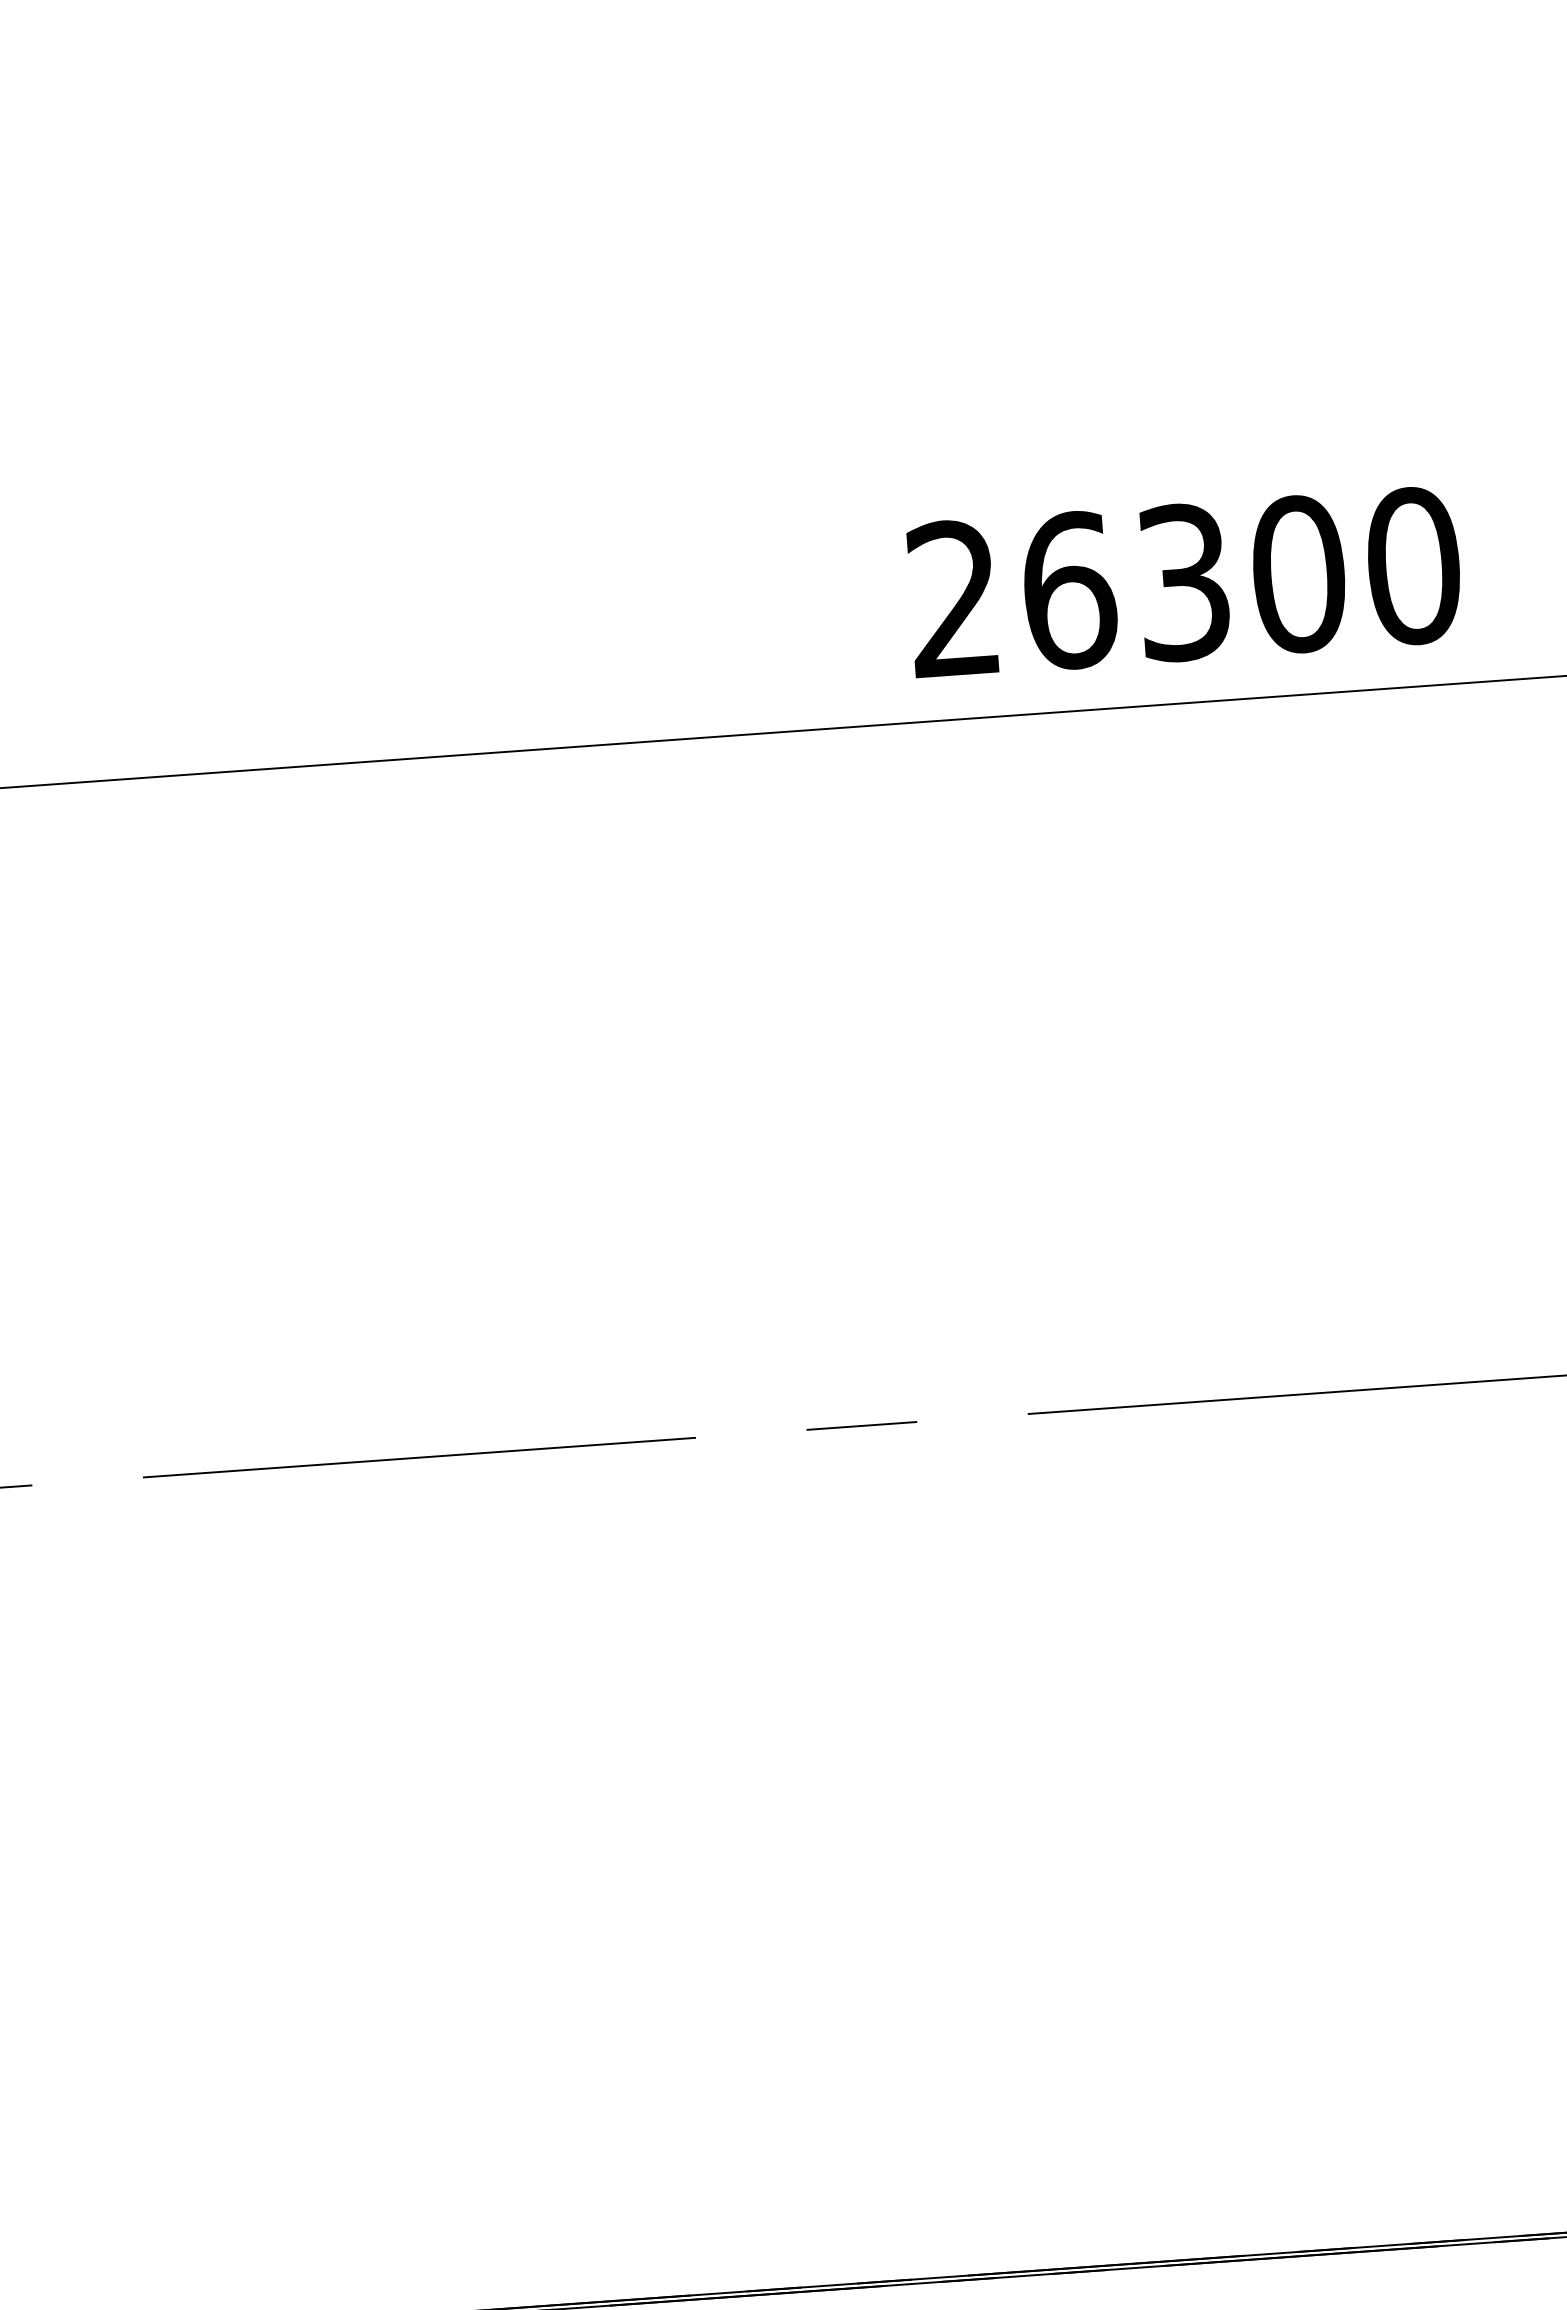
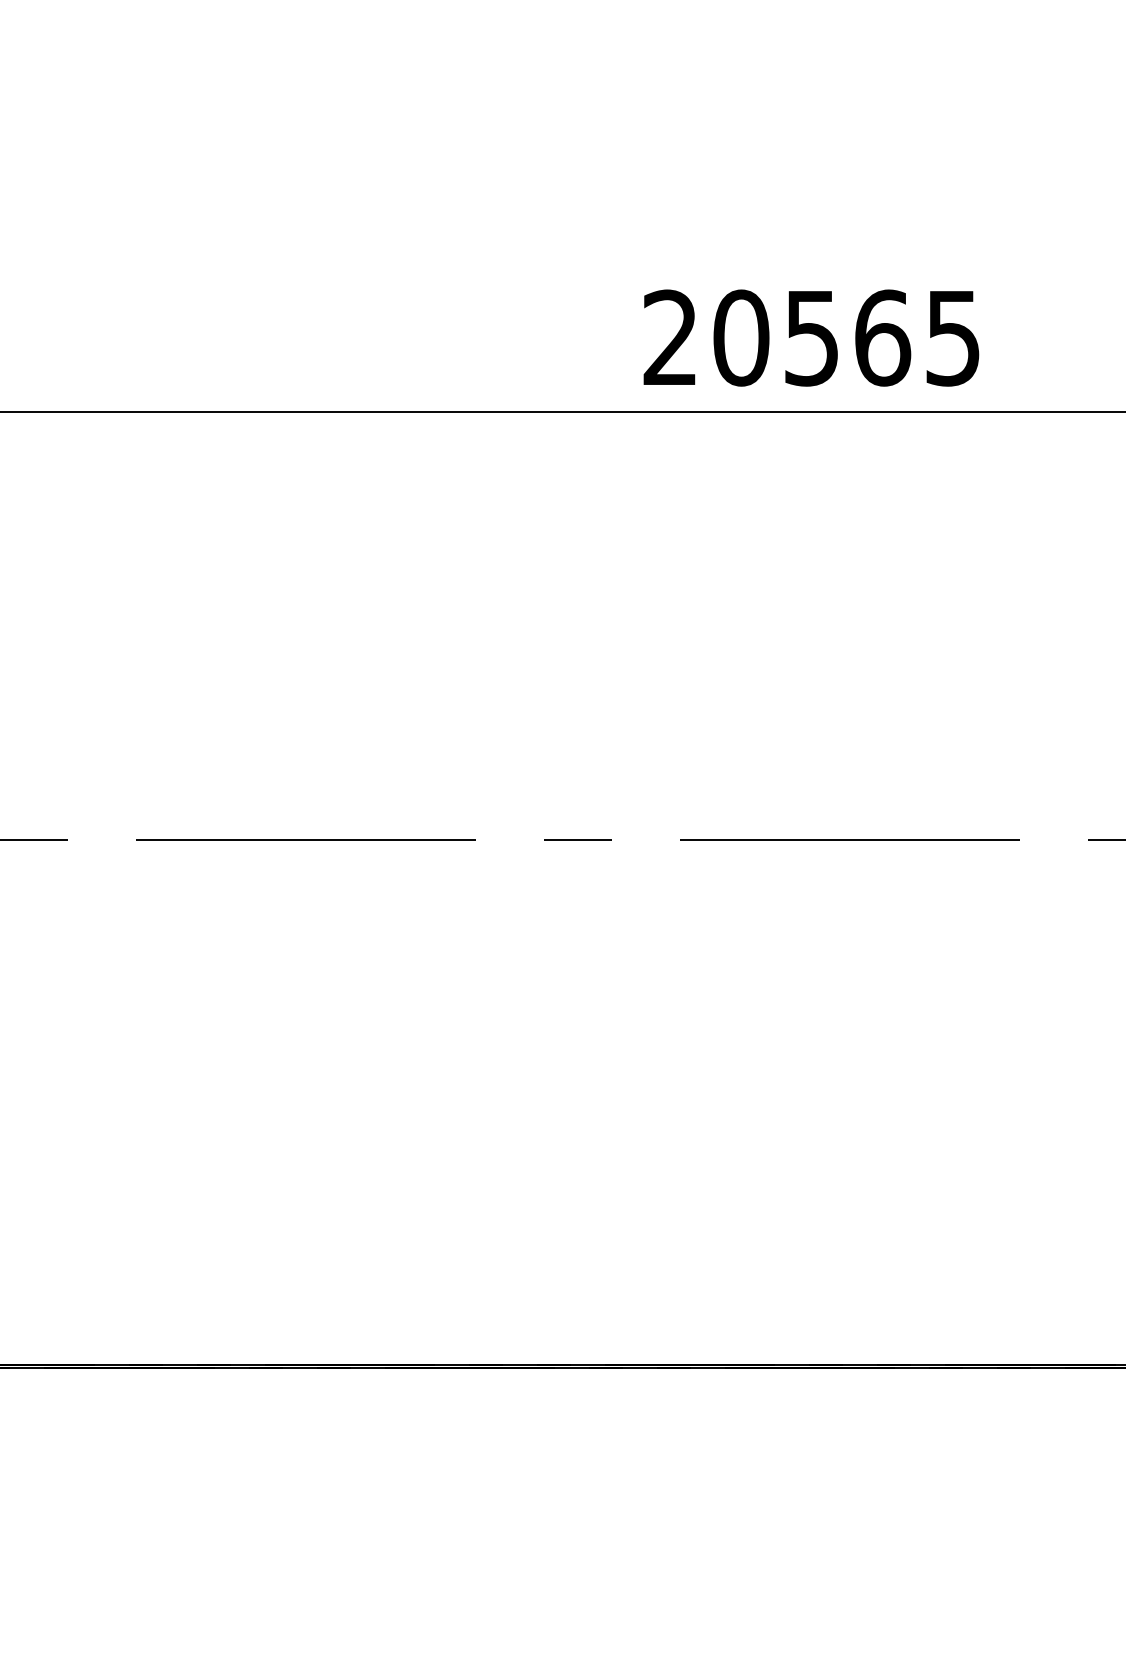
text: (1241, 577) -> (847, 337), 26300 -> 20565

